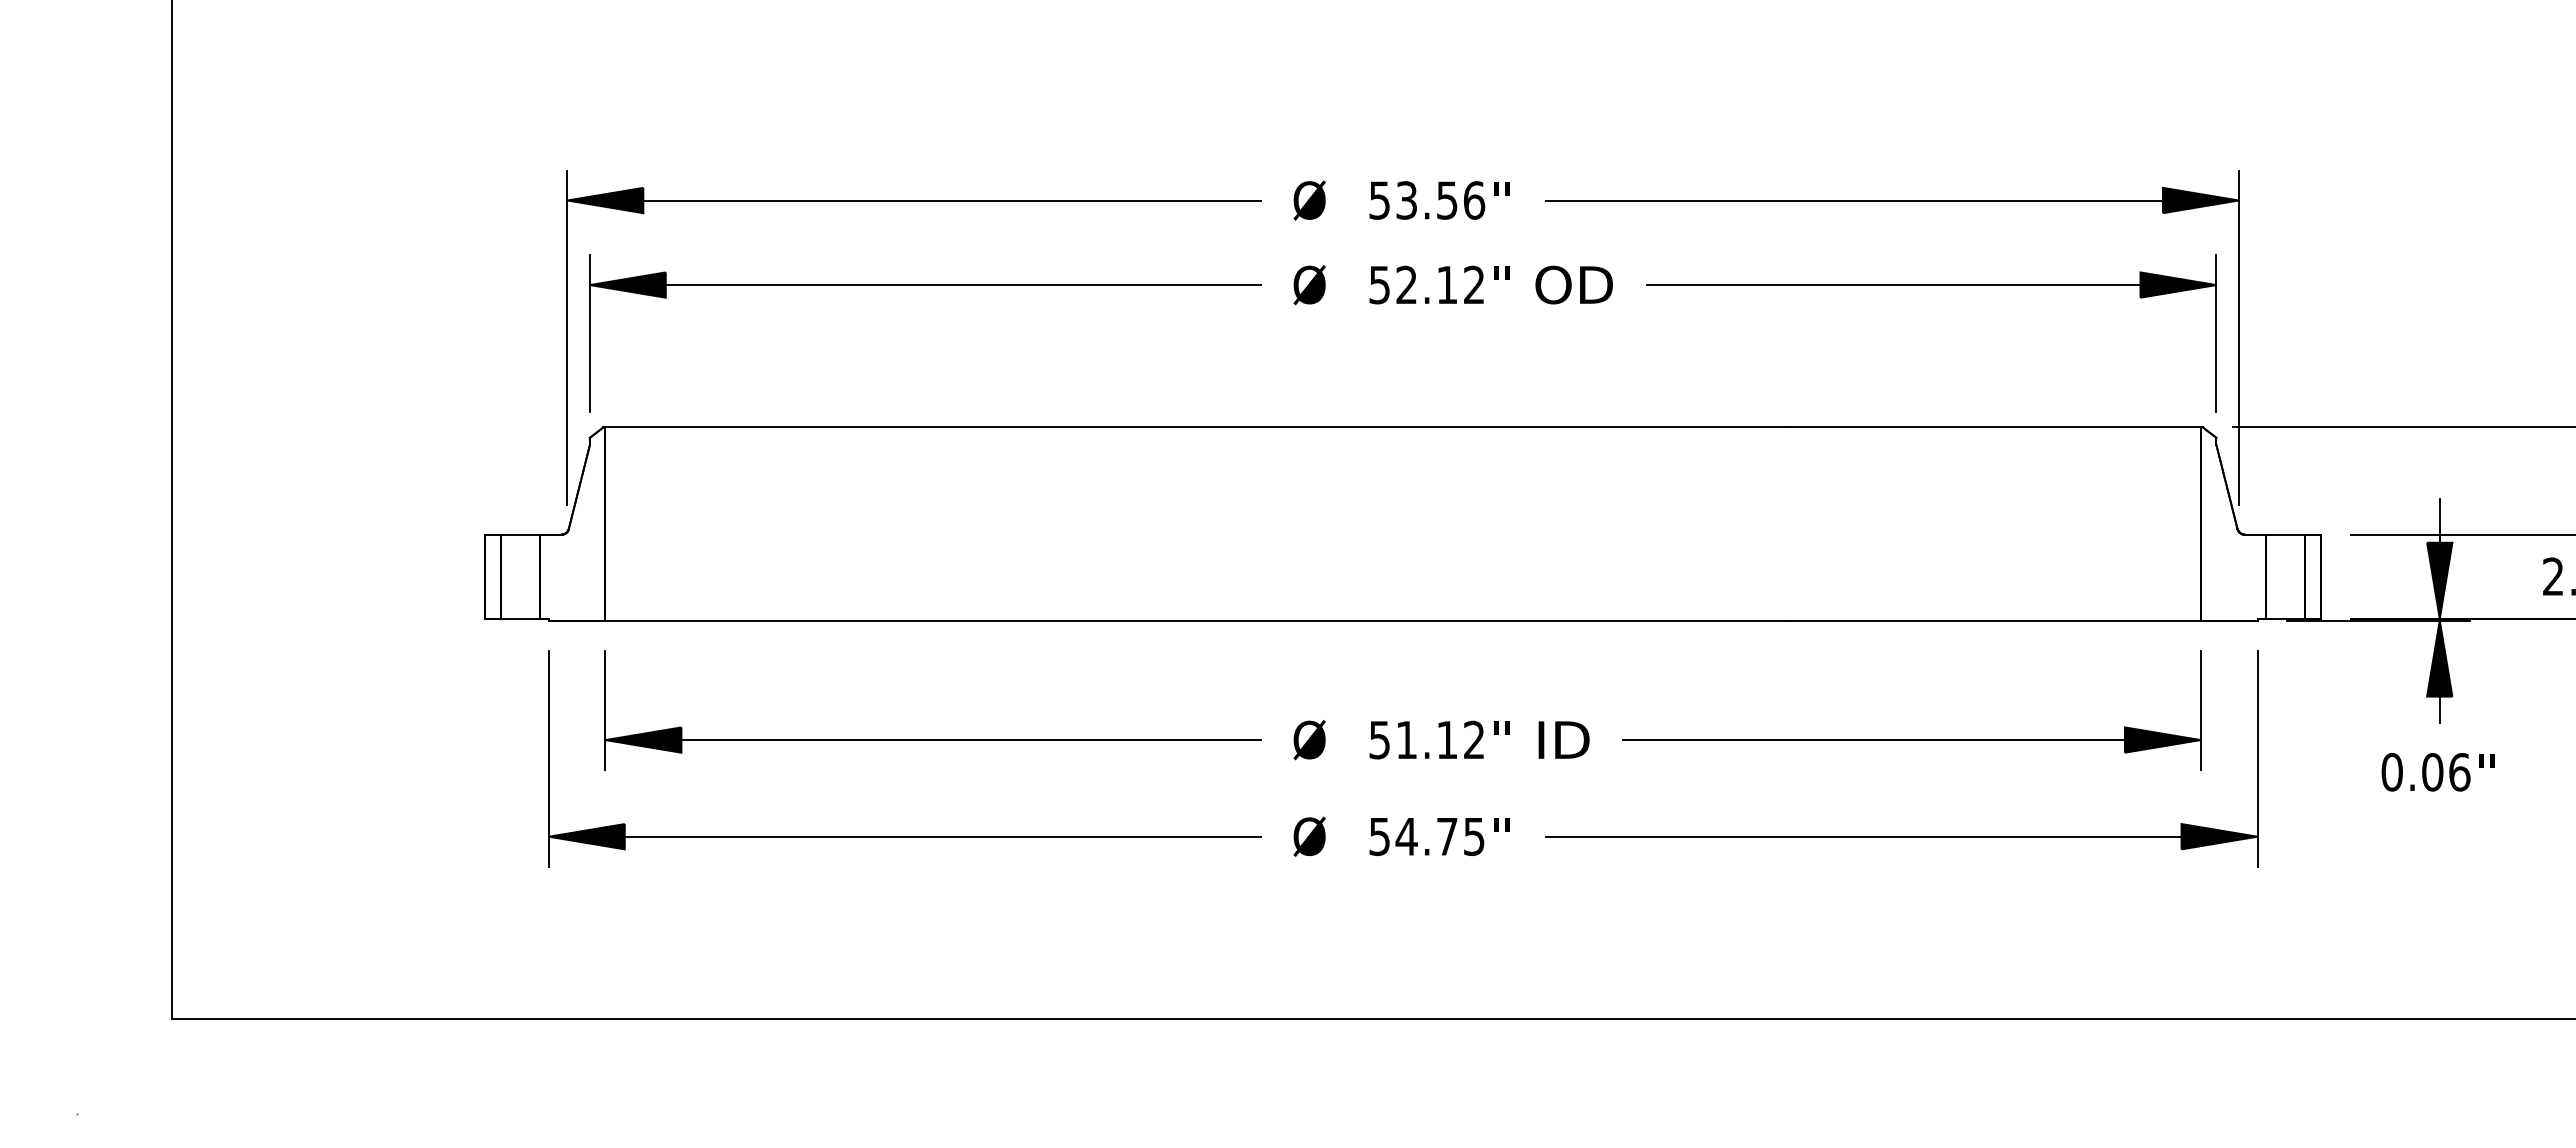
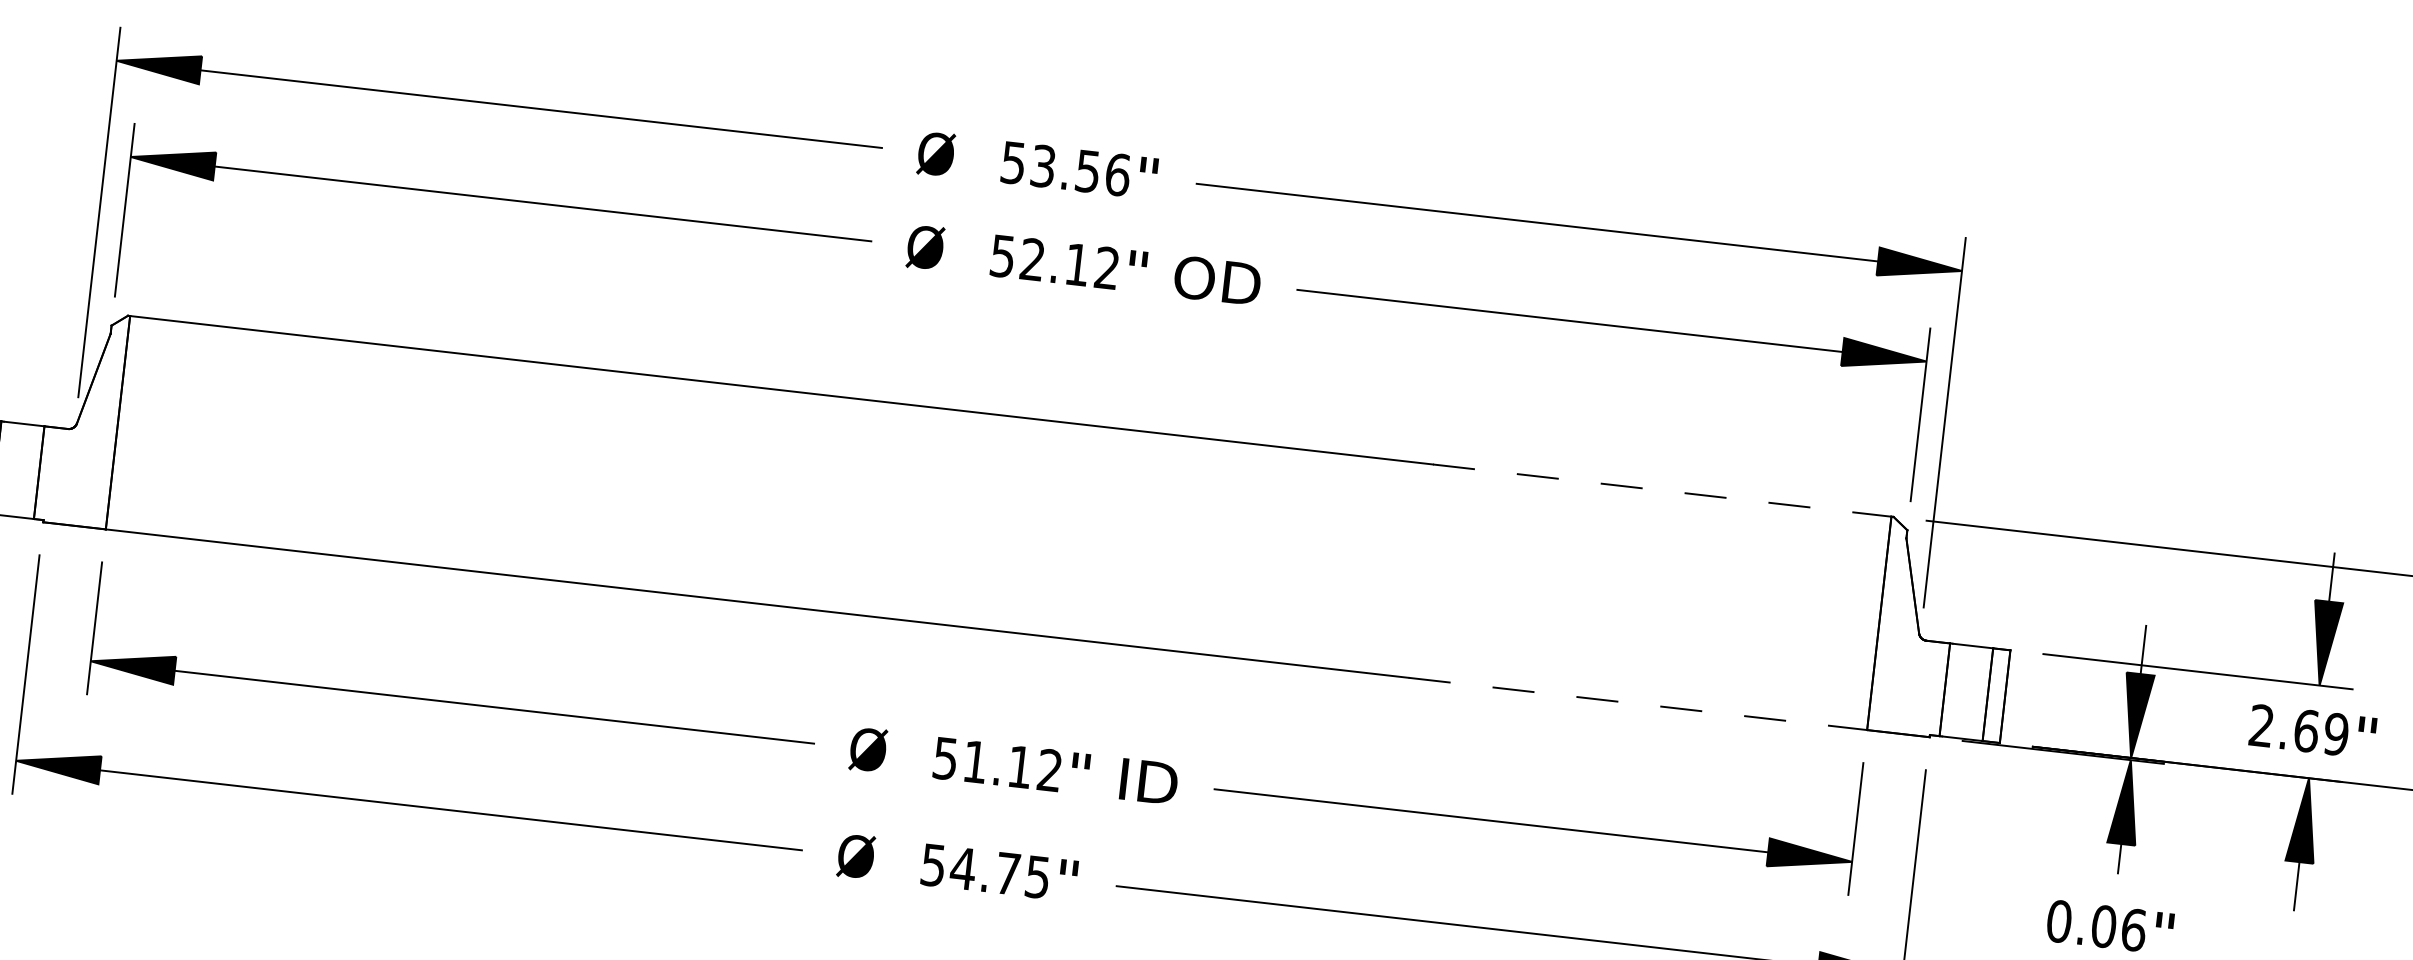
line: (1993, 427) -> (1662, 490), solid -> dashed
line: (1993, 620) -> (1638, 703), solid -> dashed

